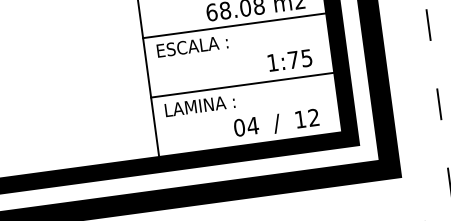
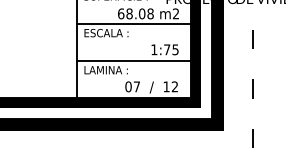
text: (252, 125) -> (136, 86), 04 -> 07

